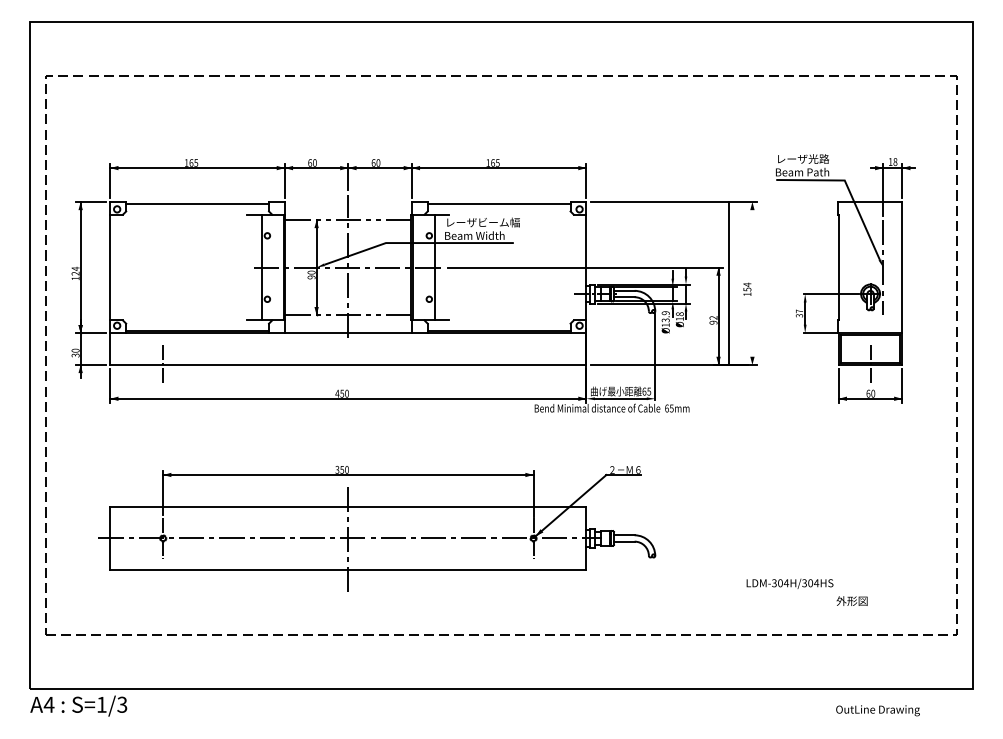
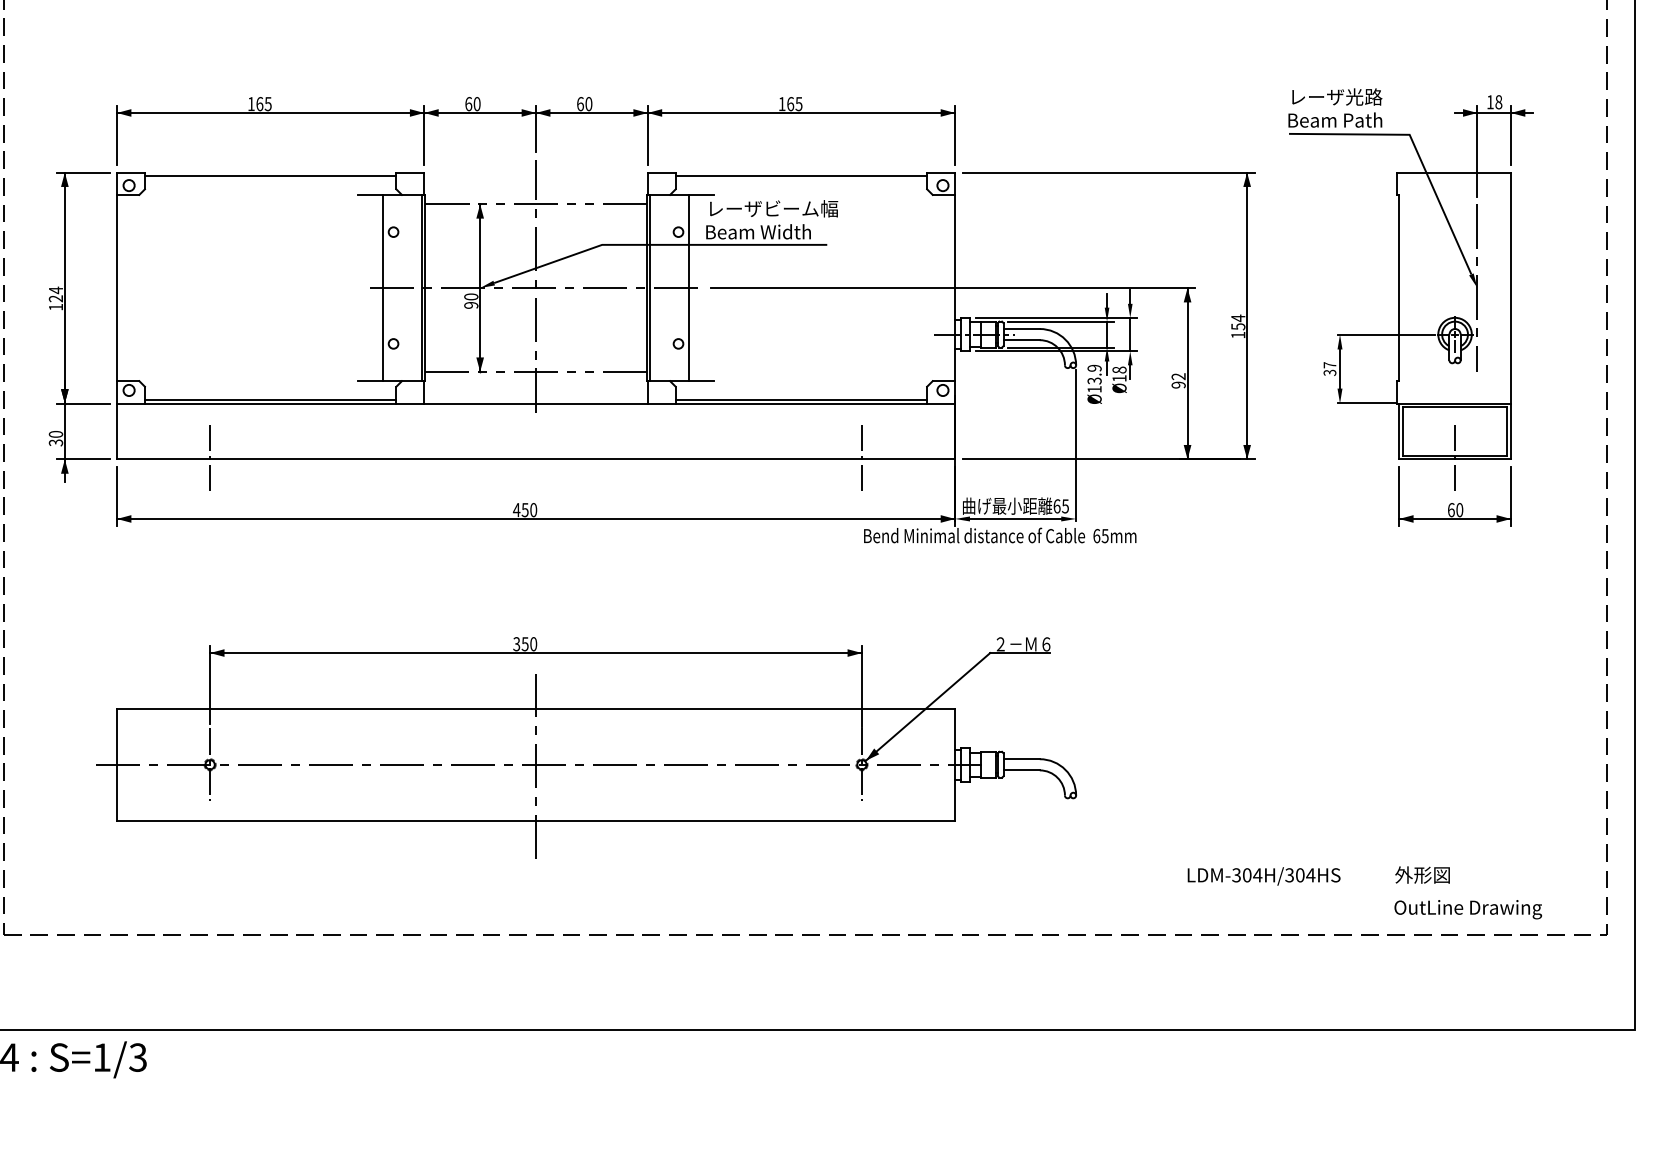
line: (729, 282) -> (1247, 314), moved
line: (533, 364) -> (861, 458), added
text: (789, 583) -> (1263, 875), moved
text: (877, 710) -> (1467, 909), moved

